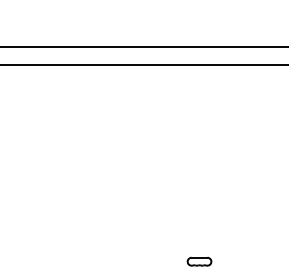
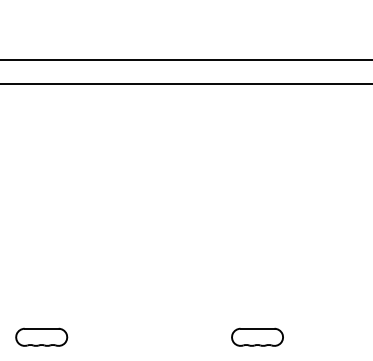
part: (31, 261) -> (40, 337), added
part: (199, 261) -> (257, 337), size x1.67

